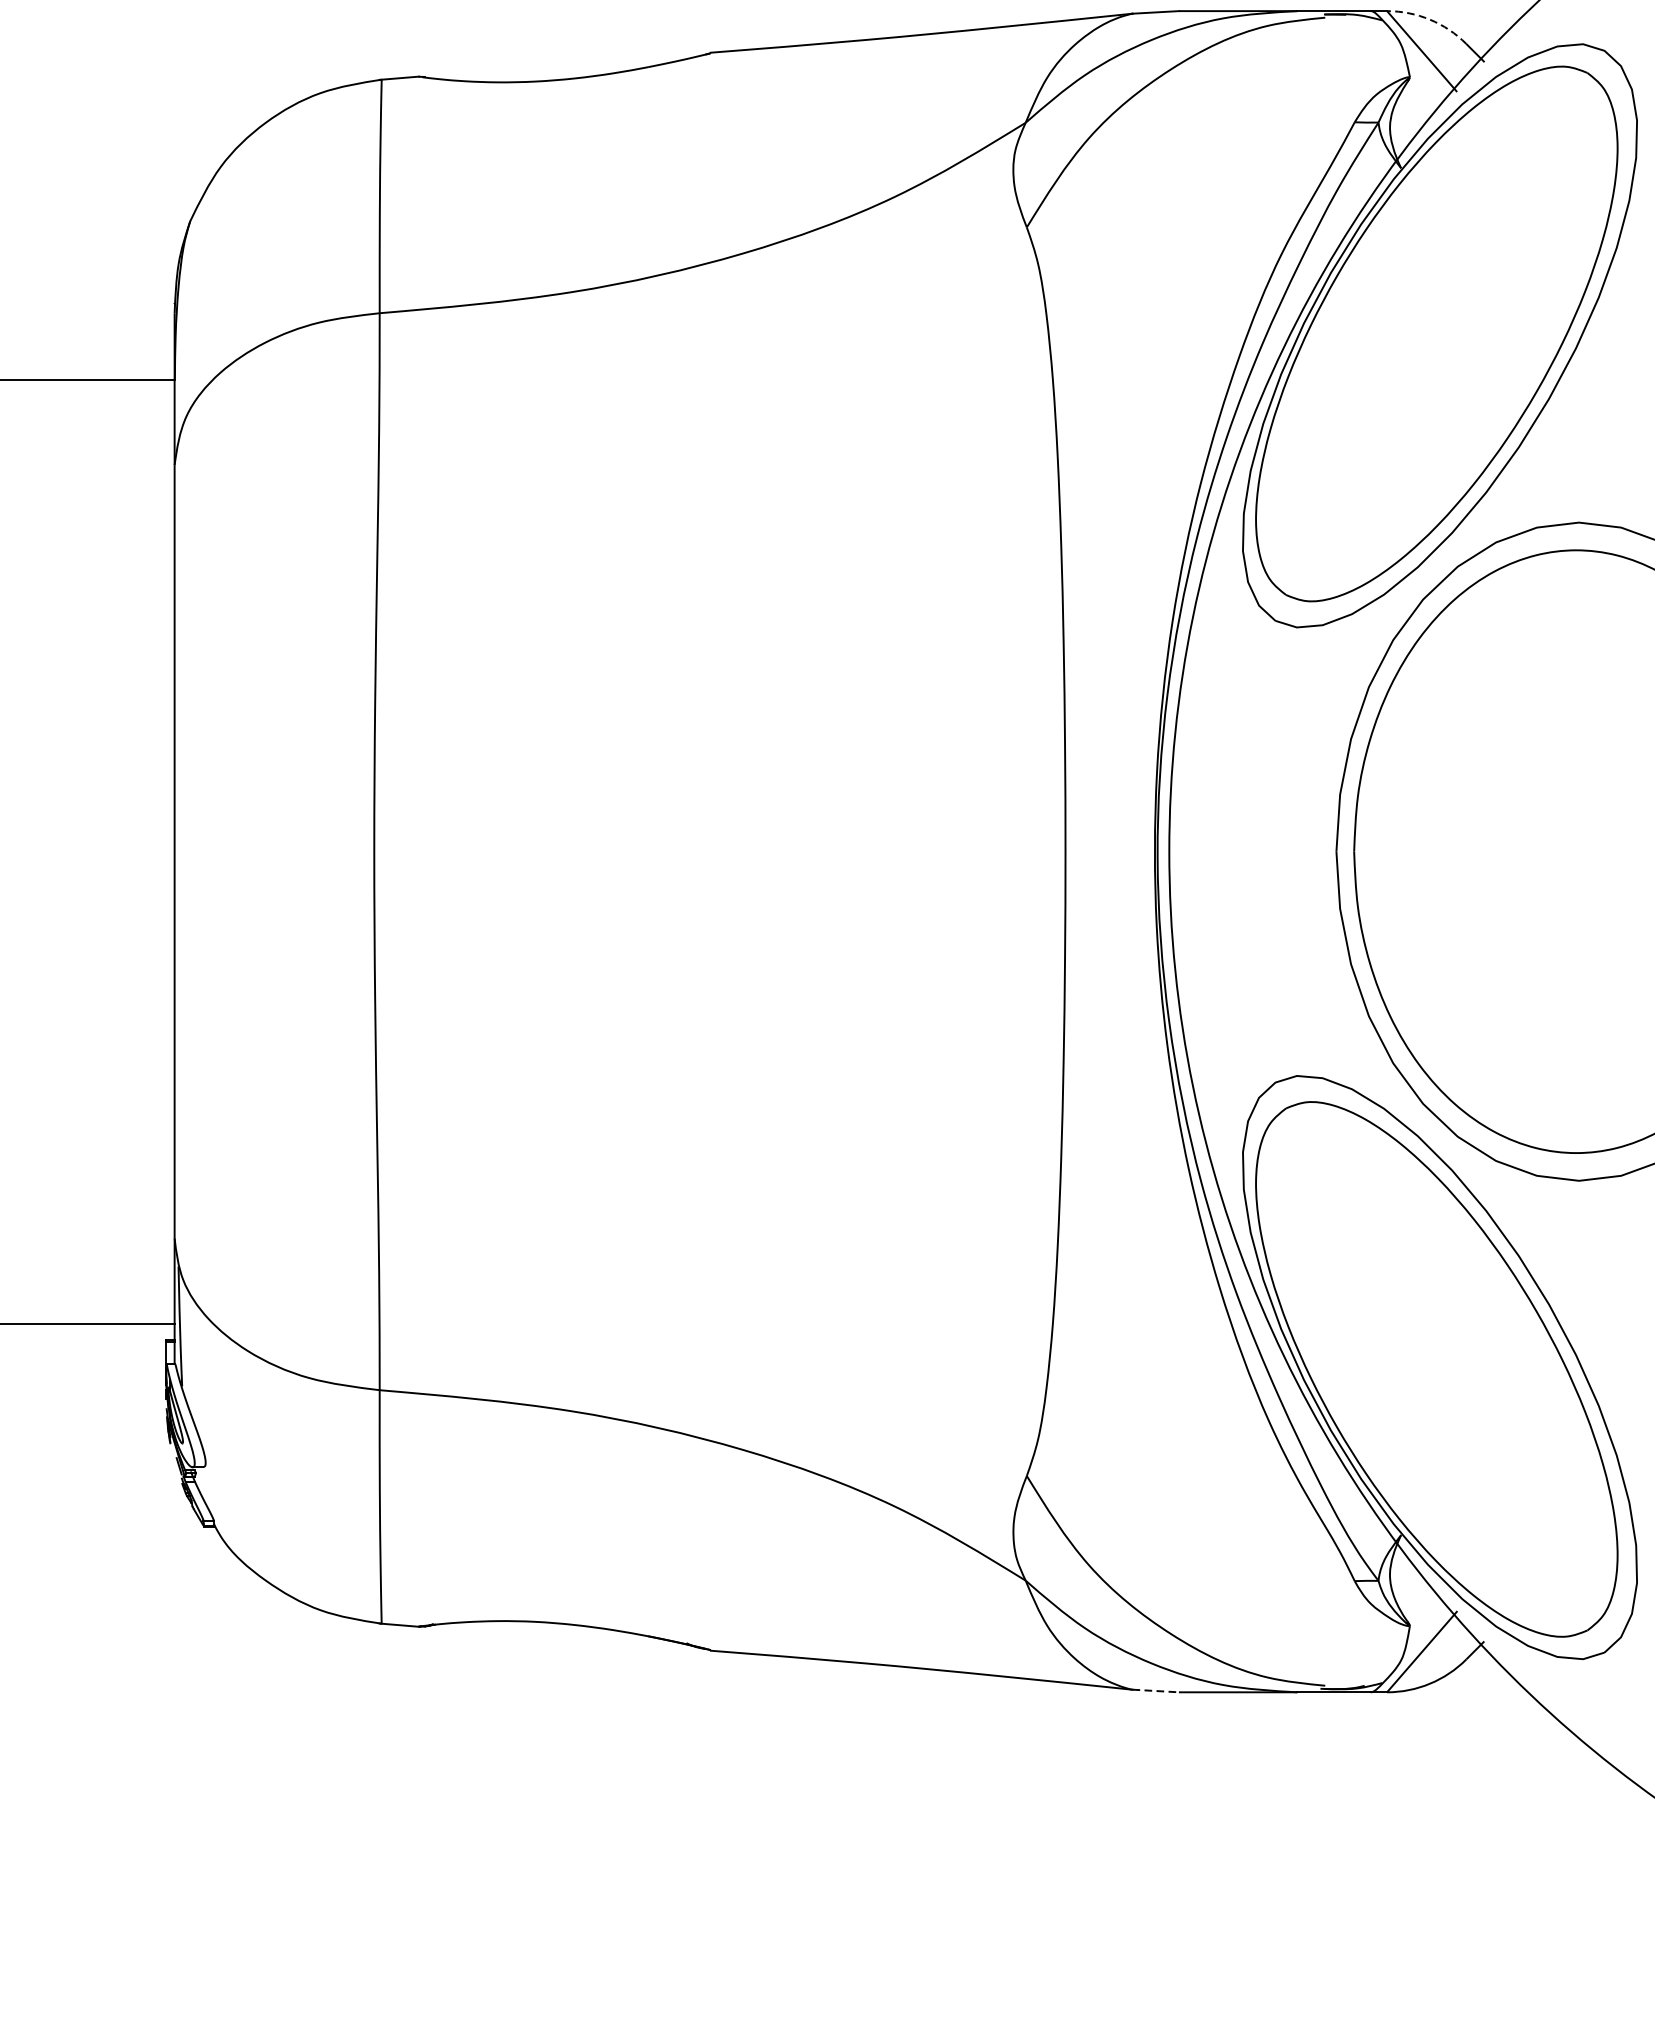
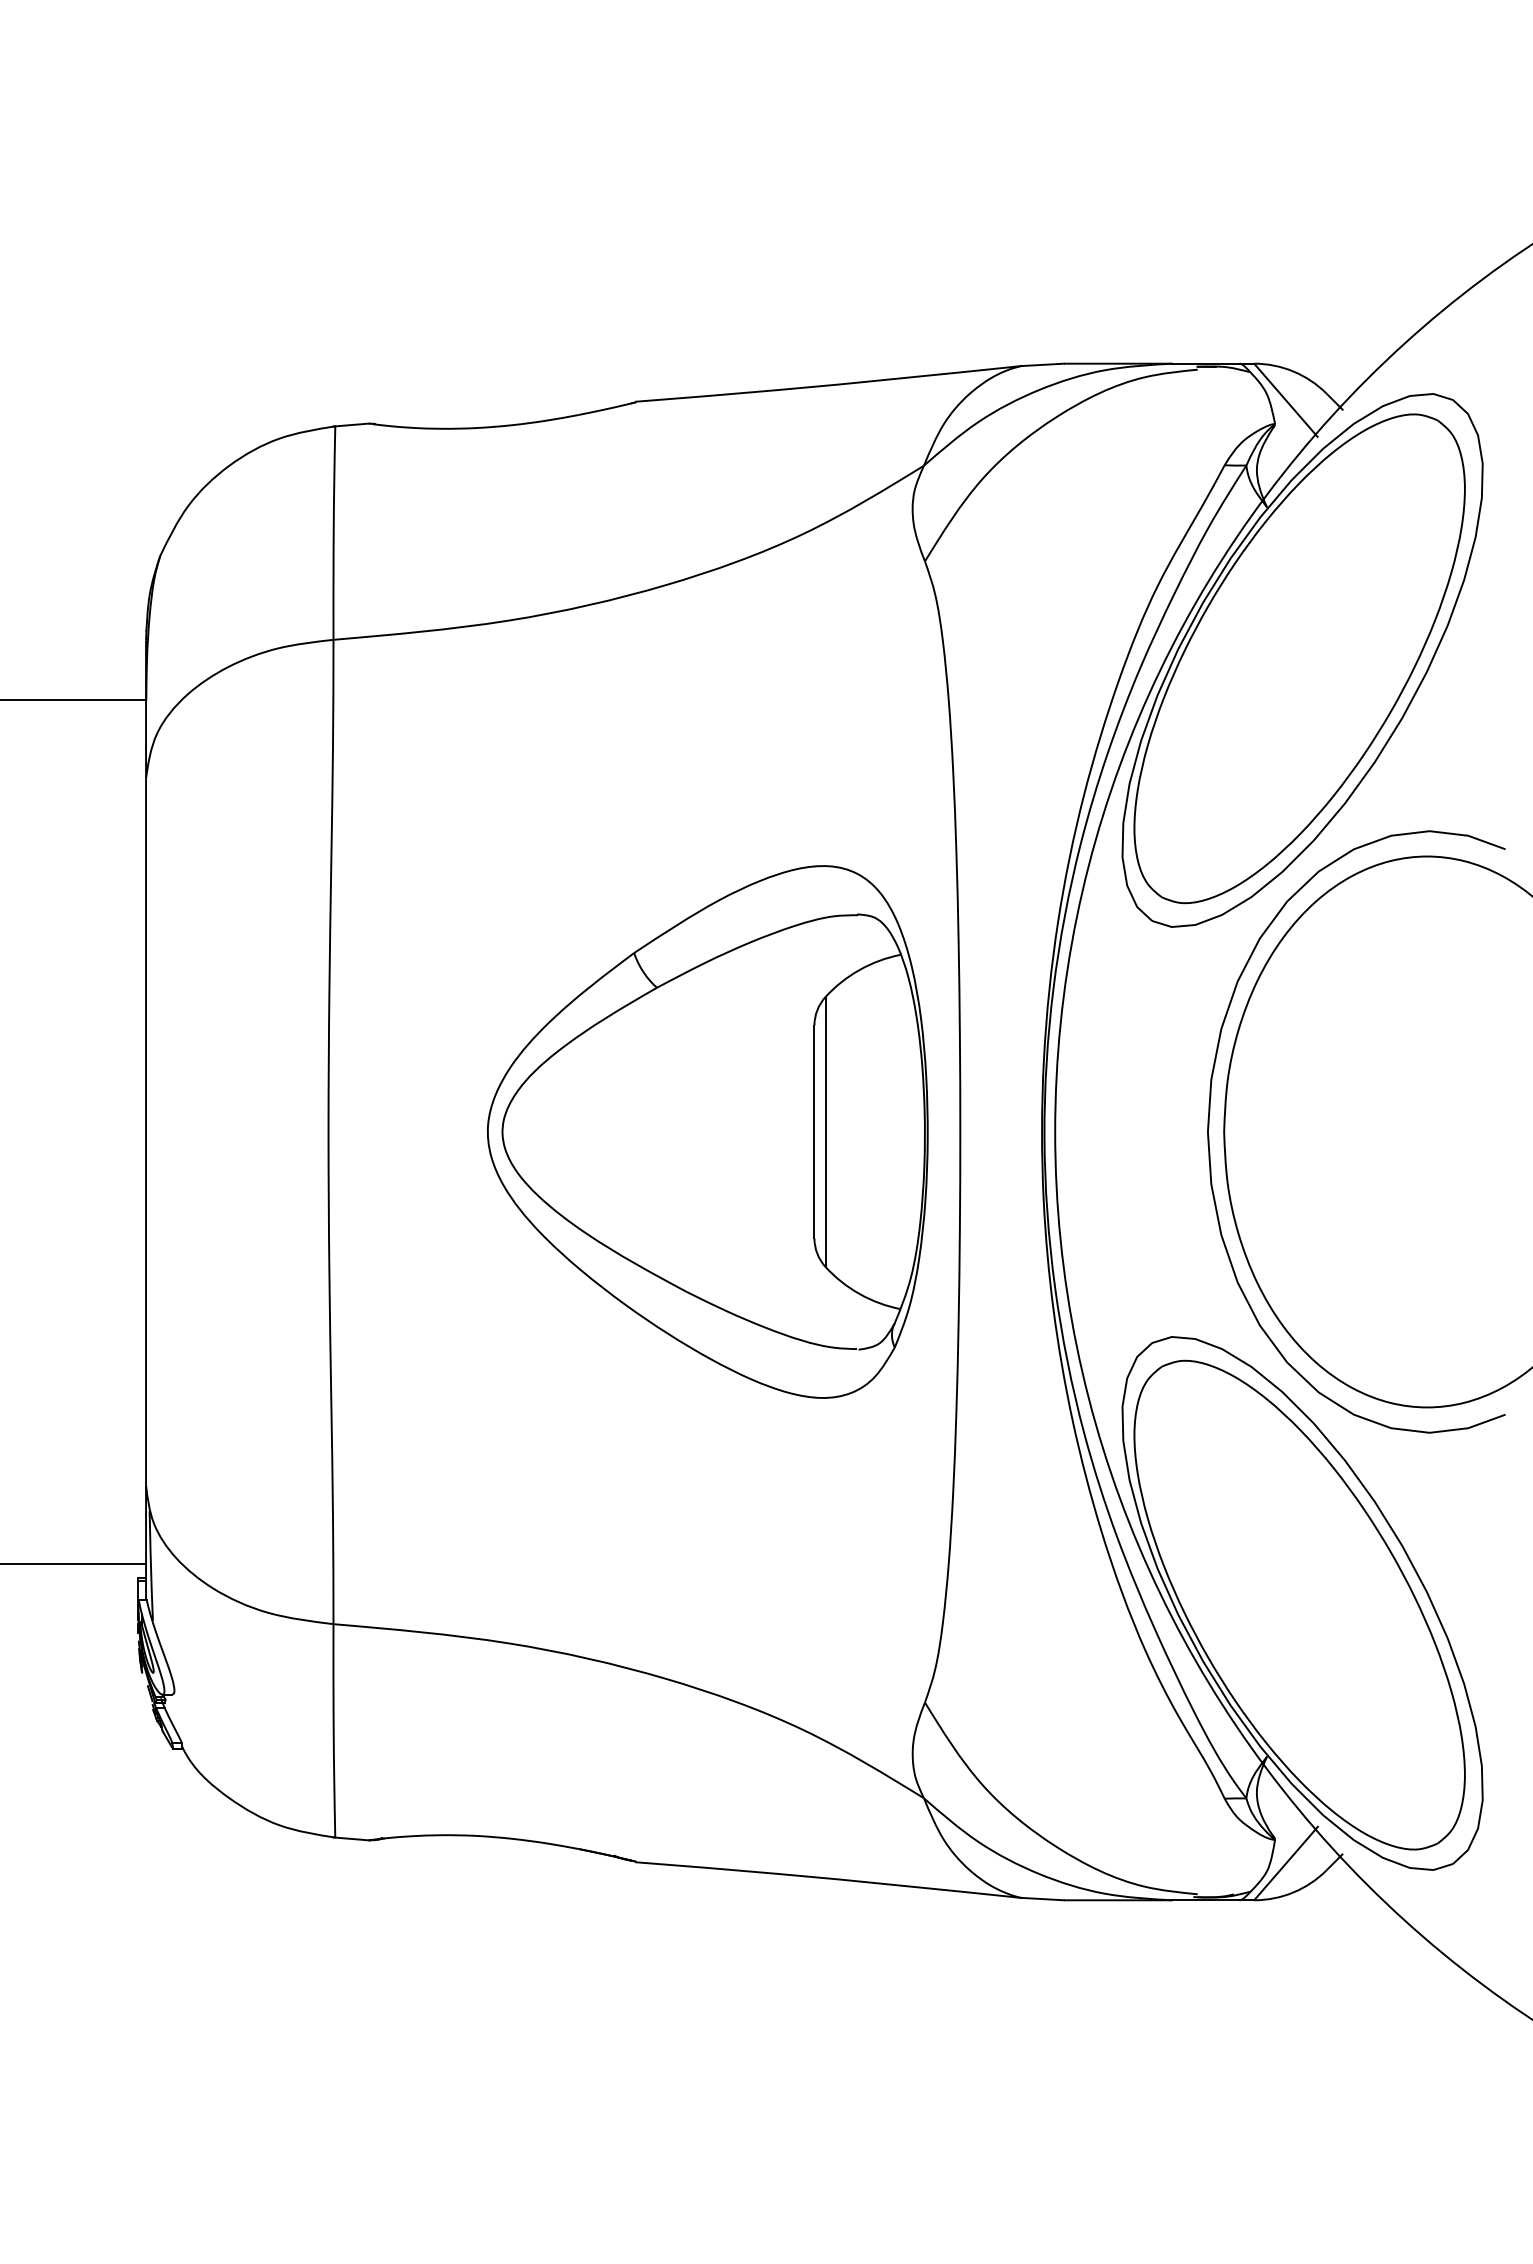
arc: (1430, 19) -> (1293, 371), dashed -> solid
part: (788, 851) -> (707, 1131), added
line: (1156, 1691) -> (1043, 1899), dashed -> solid

